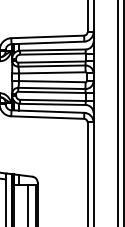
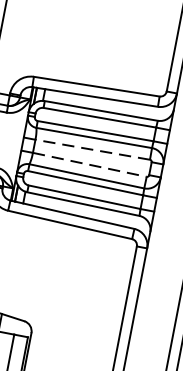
line: (51, 72) -> (91, 148), solid -> dashed
line: (52, 81) -> (90, 164), solid -> dashed

